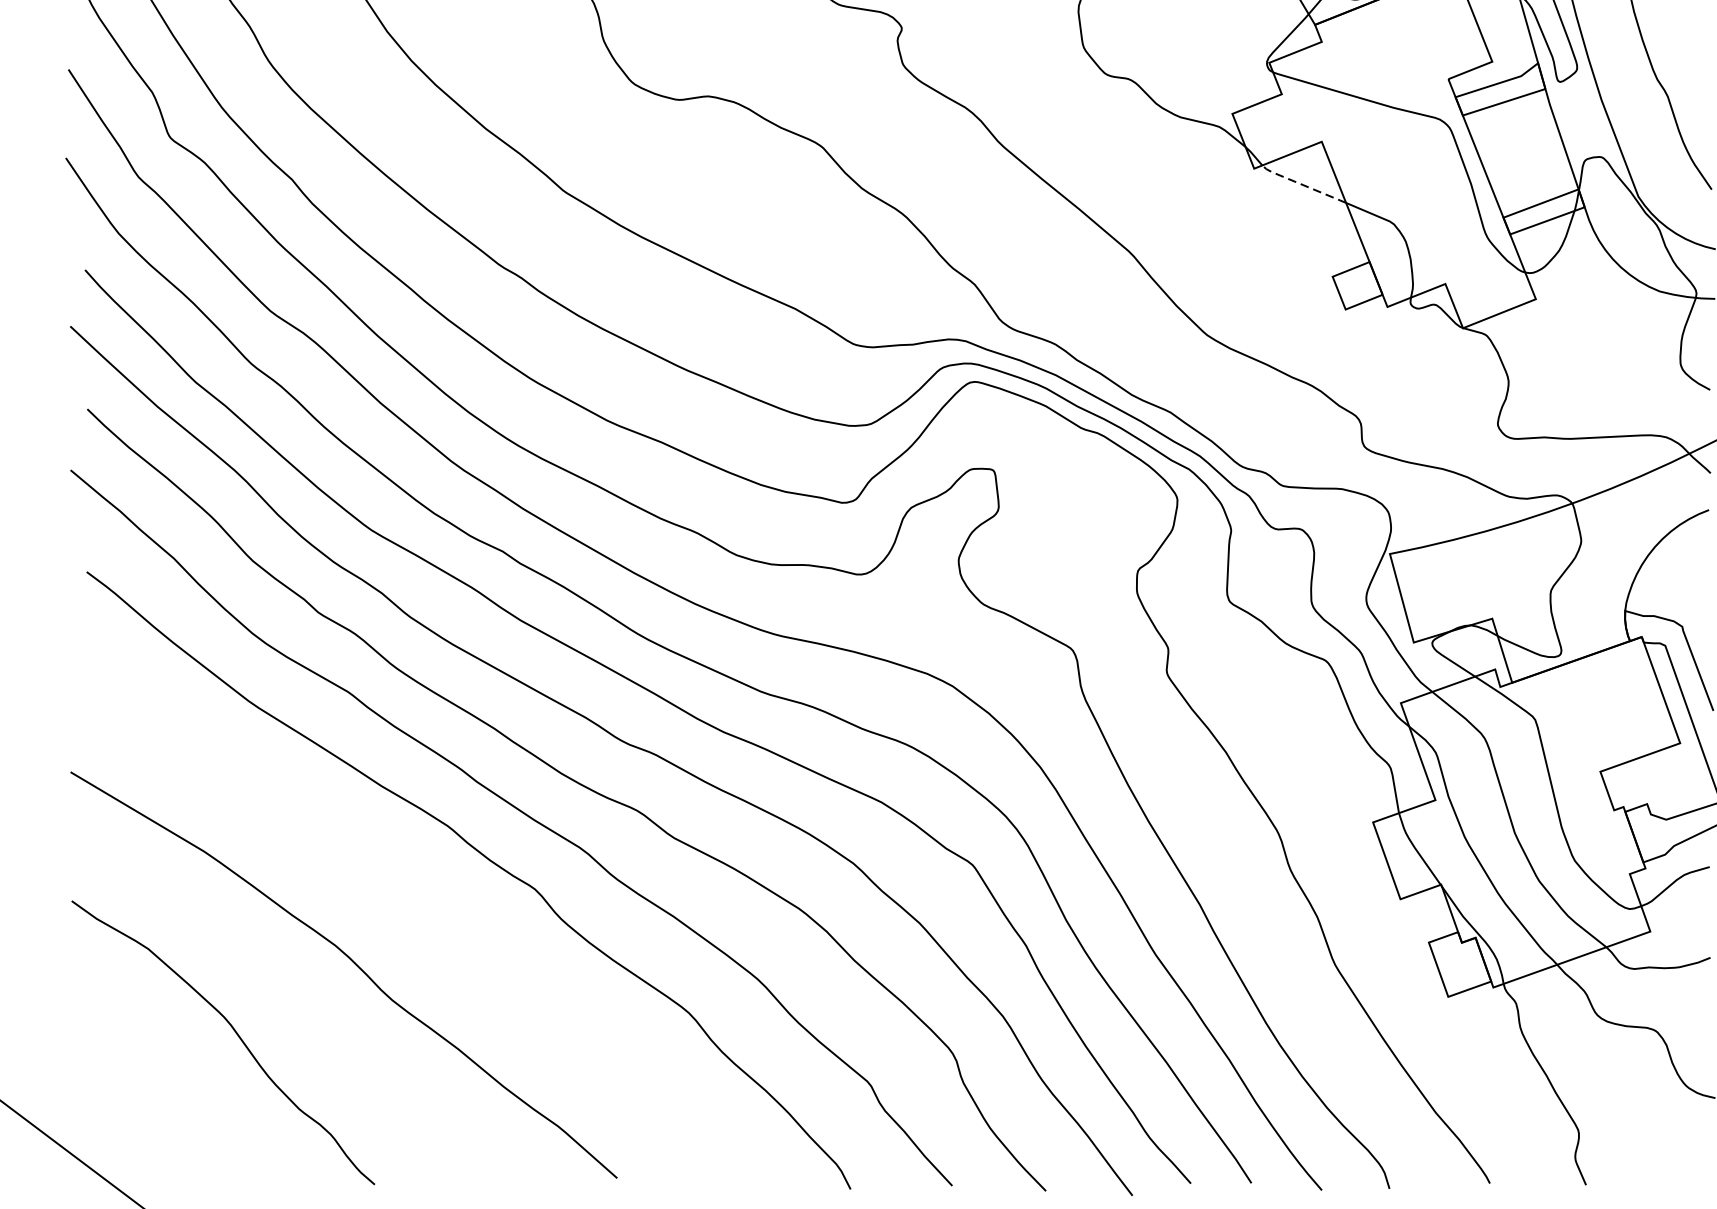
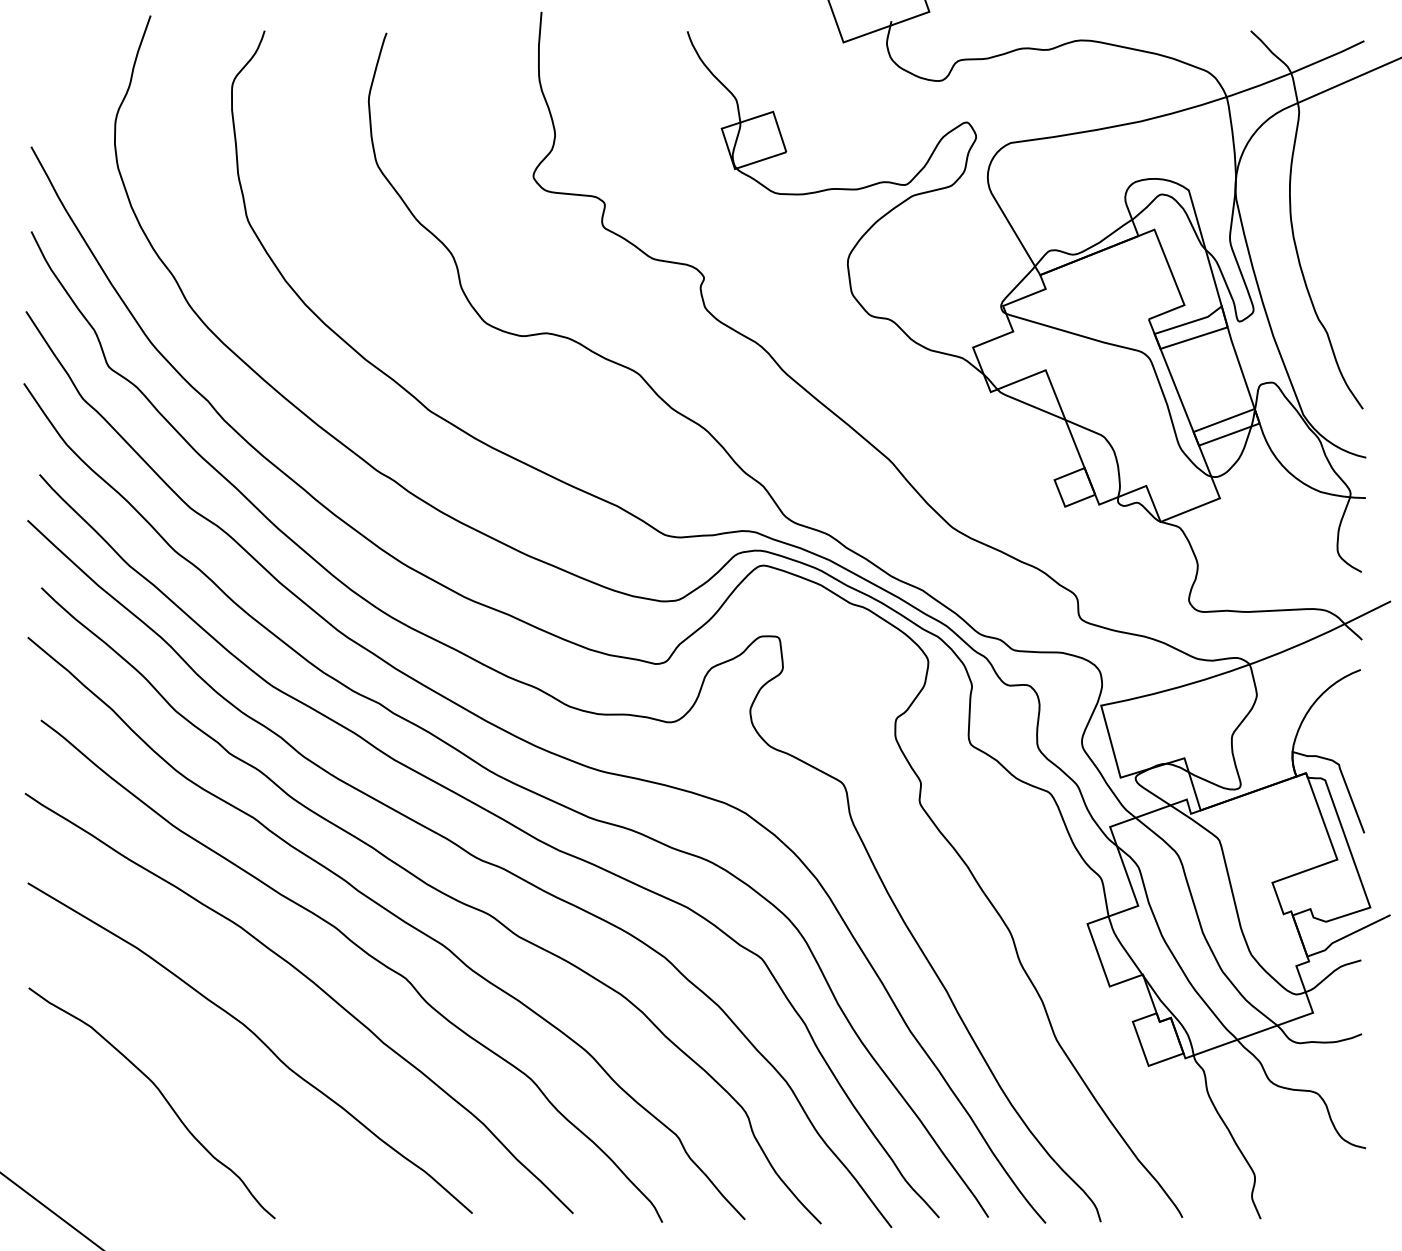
line: (1301, 183) -> (1029, 404), dashed -> solid
curve: (419, 894) -> (311, 982), added

